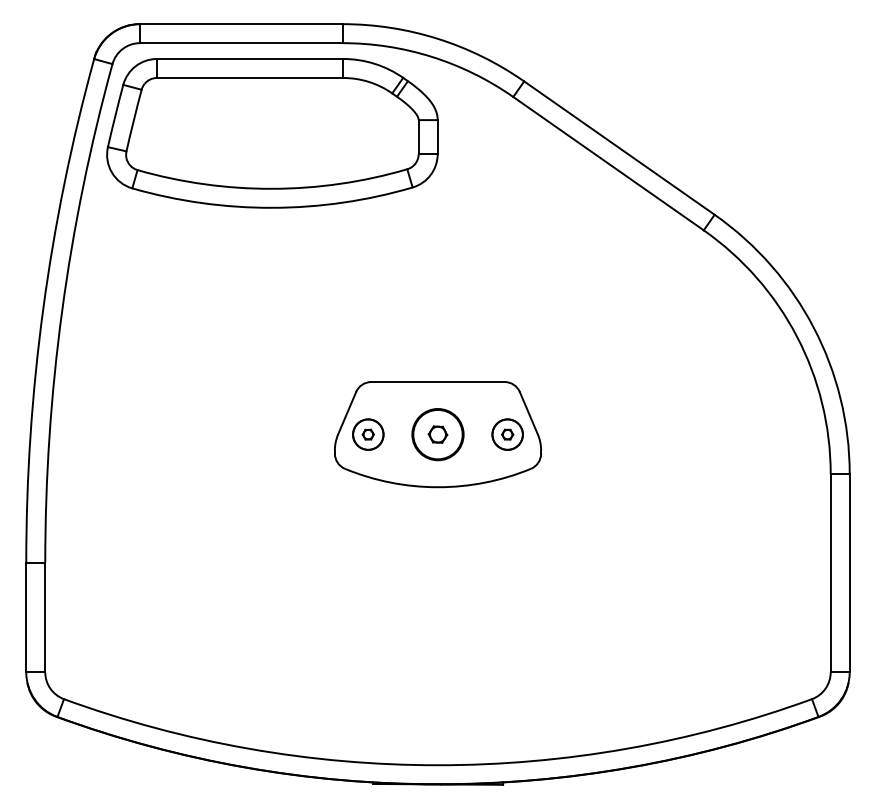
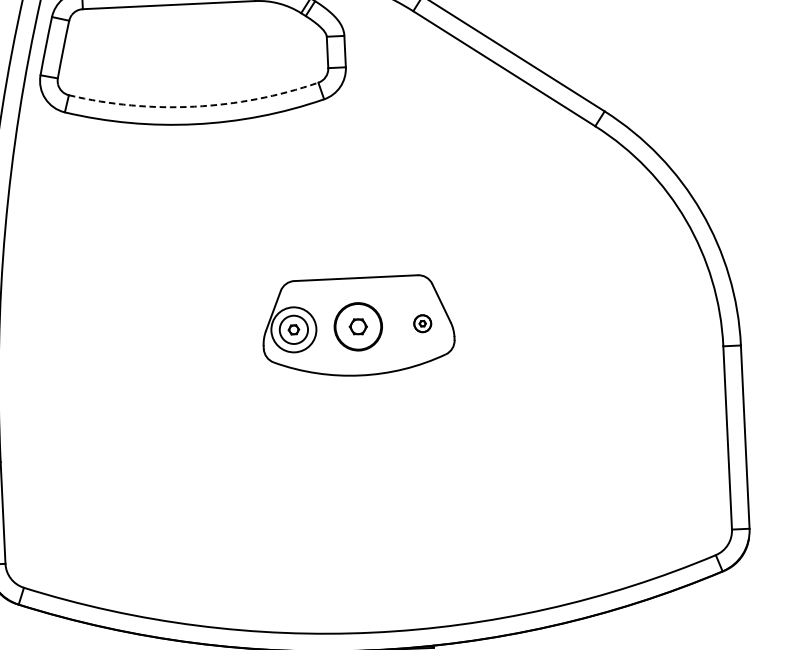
arc: (272, 188) -> (194, 106), solid -> dashed
circle: (368, 434) -> (294, 329), size x1.6
part: (507, 434) -> (422, 323), size x0.6

